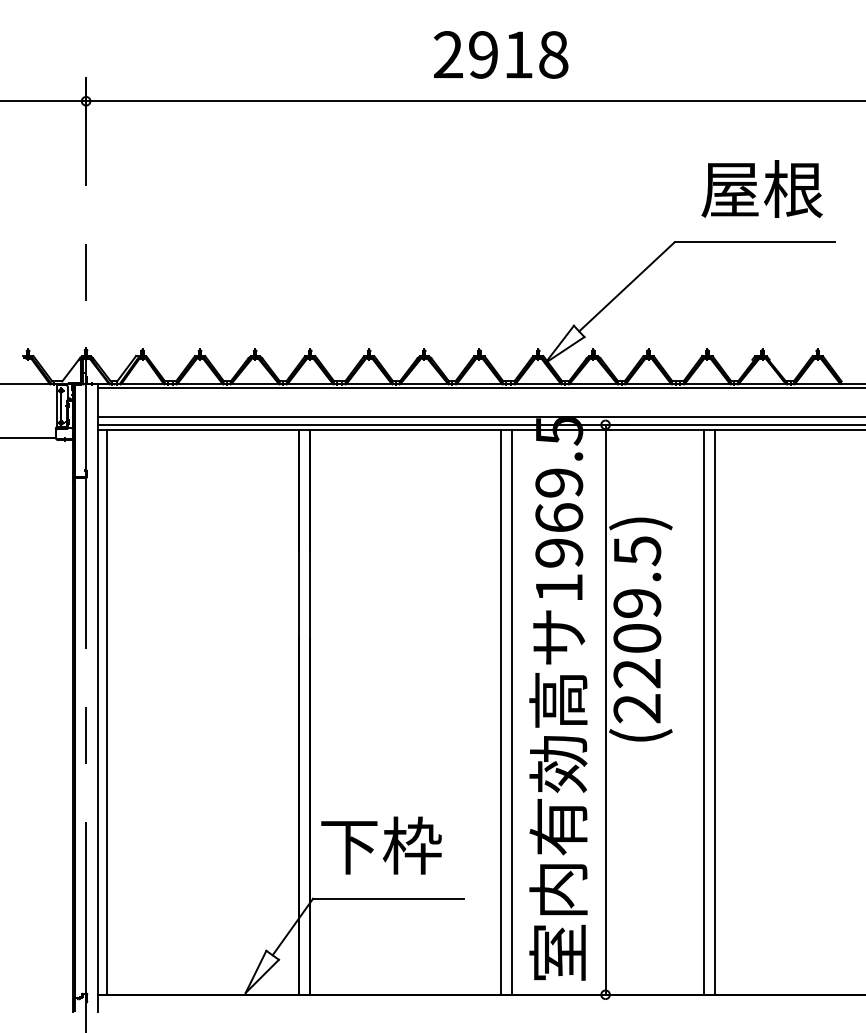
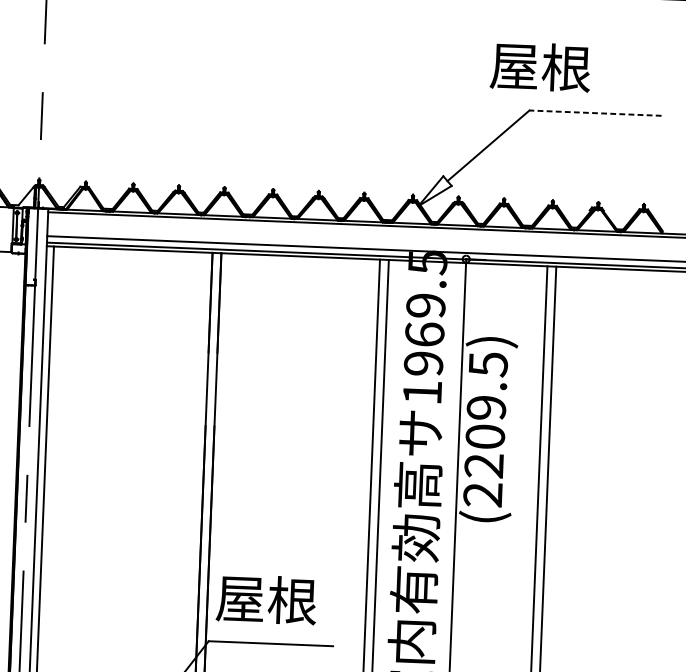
text: (761, 188) -> (540, 66), moved
line: (754, 242) -> (595, 113), solid -> dashed
text: (380, 845) -> (266, 599), 下枠 -> 屋根

